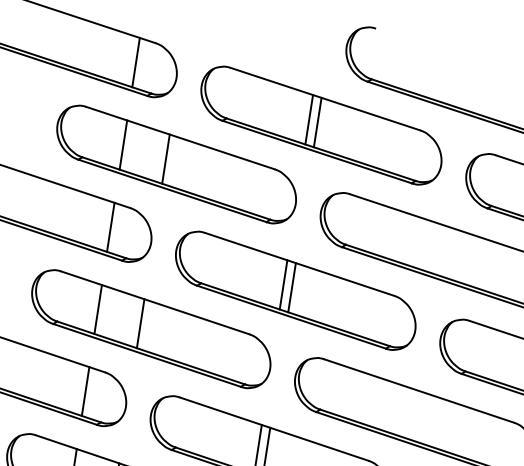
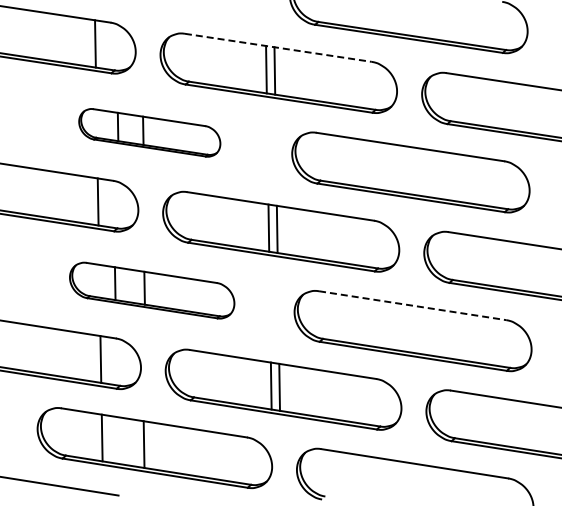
line: (325, 98) -> (278, 47), solid -> dashed
part: (176, 164) -> (149, 132), size x0.6
part: (150, 328) -> (151, 290), size x0.7
line: (419, 390) -> (412, 305), solid -> dashed

